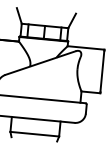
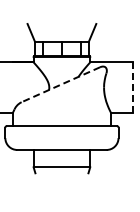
line: (40, 62) -> (60, 84), solid -> dashed
line: (102, 71) -> (132, 87), solid -> dashed

